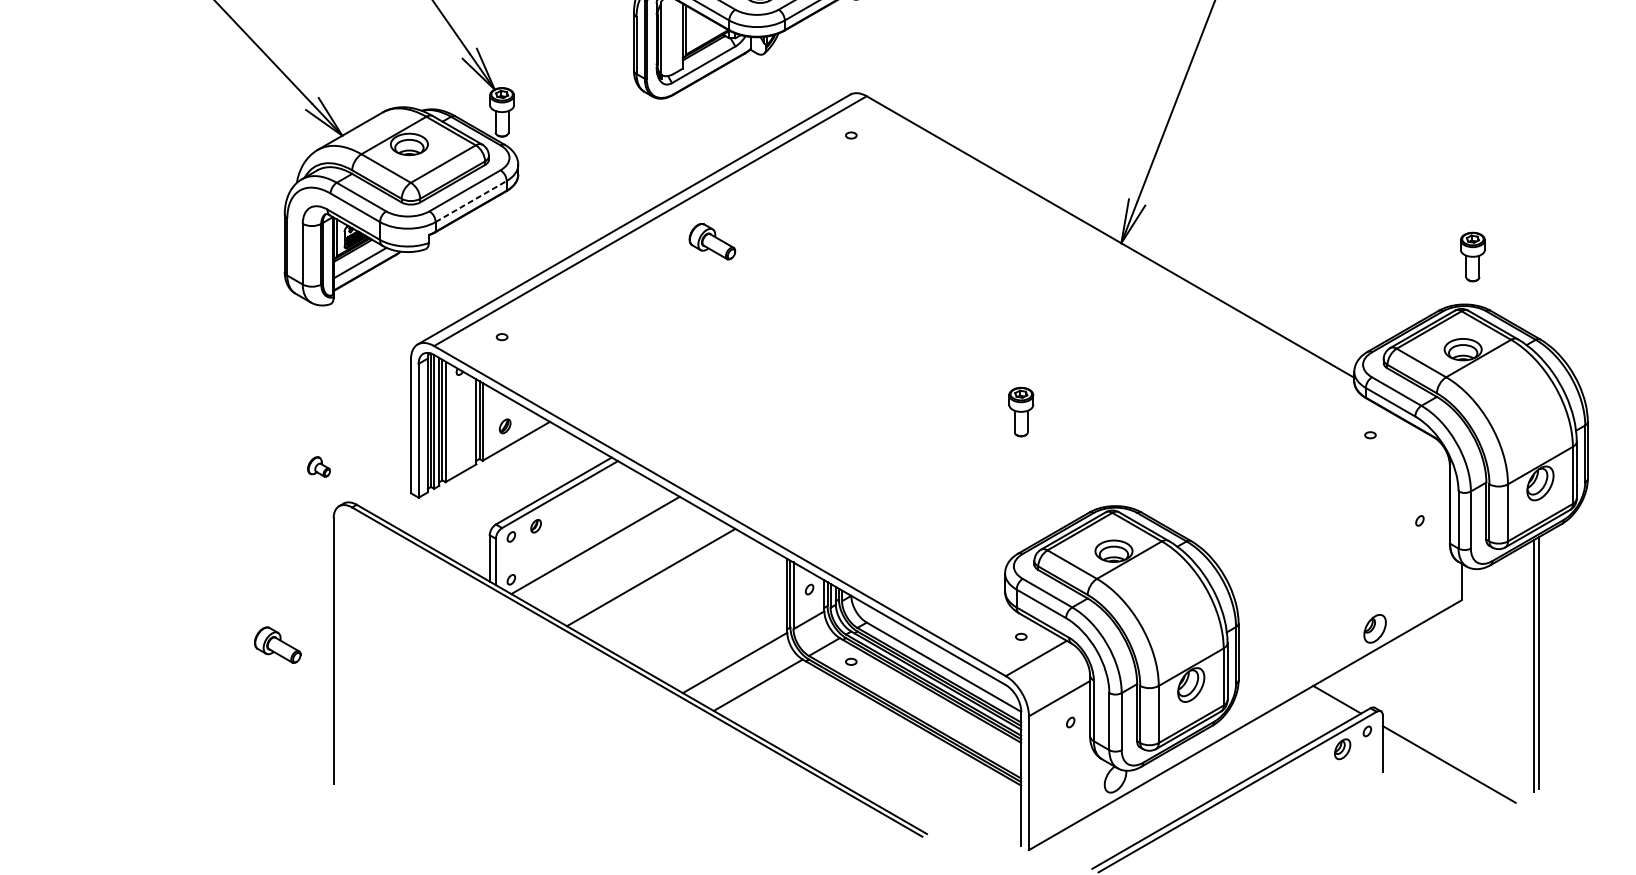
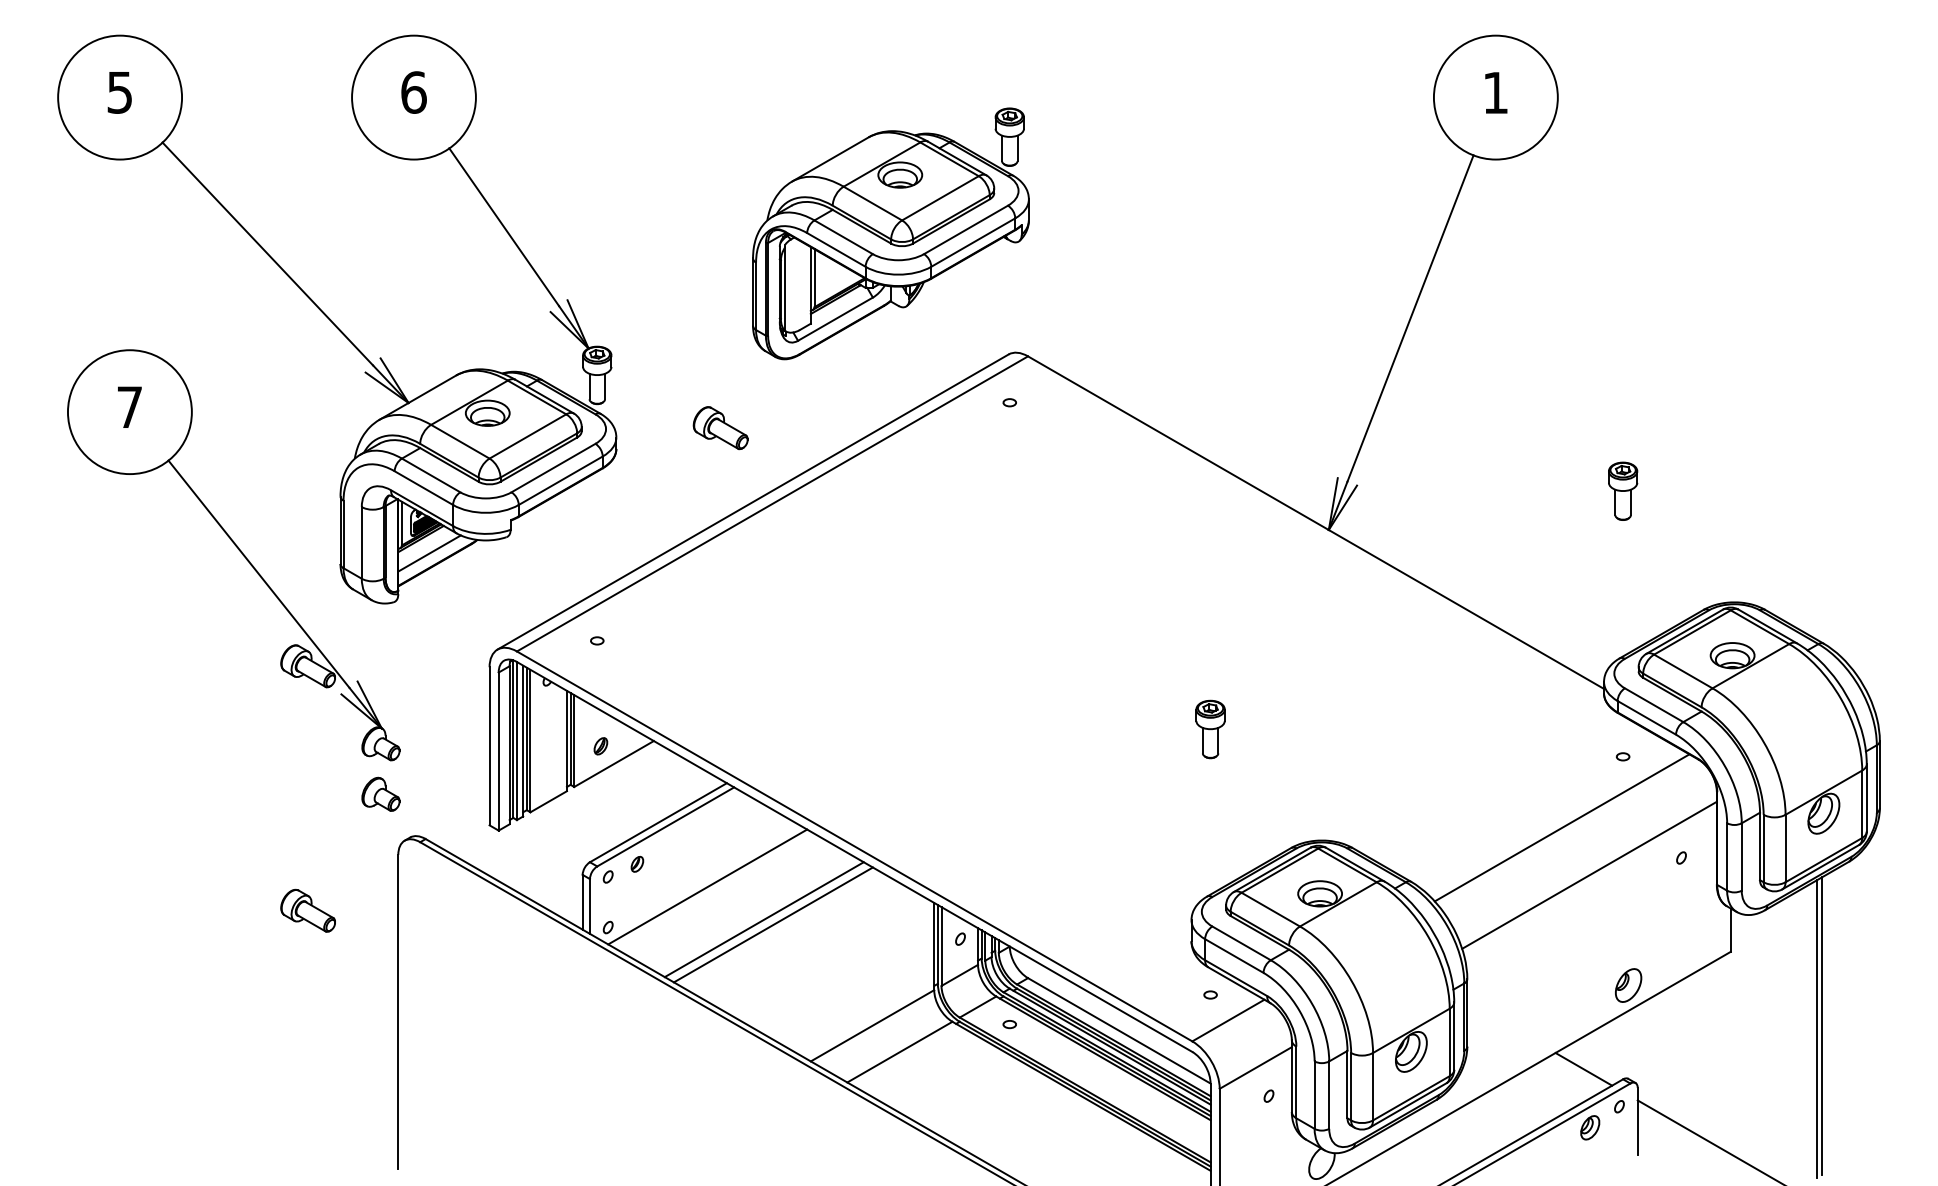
line: (471, 201) -> (561, 480), dashed -> solid
part: (712, 241) -> (720, 428), moved
part: (1473, 256) -> (1623, 490), moved
part: (198, 260) -> (238, 550), added
part: (318, 466) -> (380, 793), size x1.43
line: (1318, 495) -> (1561, 827), added
line: (1342, 534) -> (1589, 874), added
line: (642, 572) -> (763, 919), added
part: (277, 644) -> (307, 910), moved

